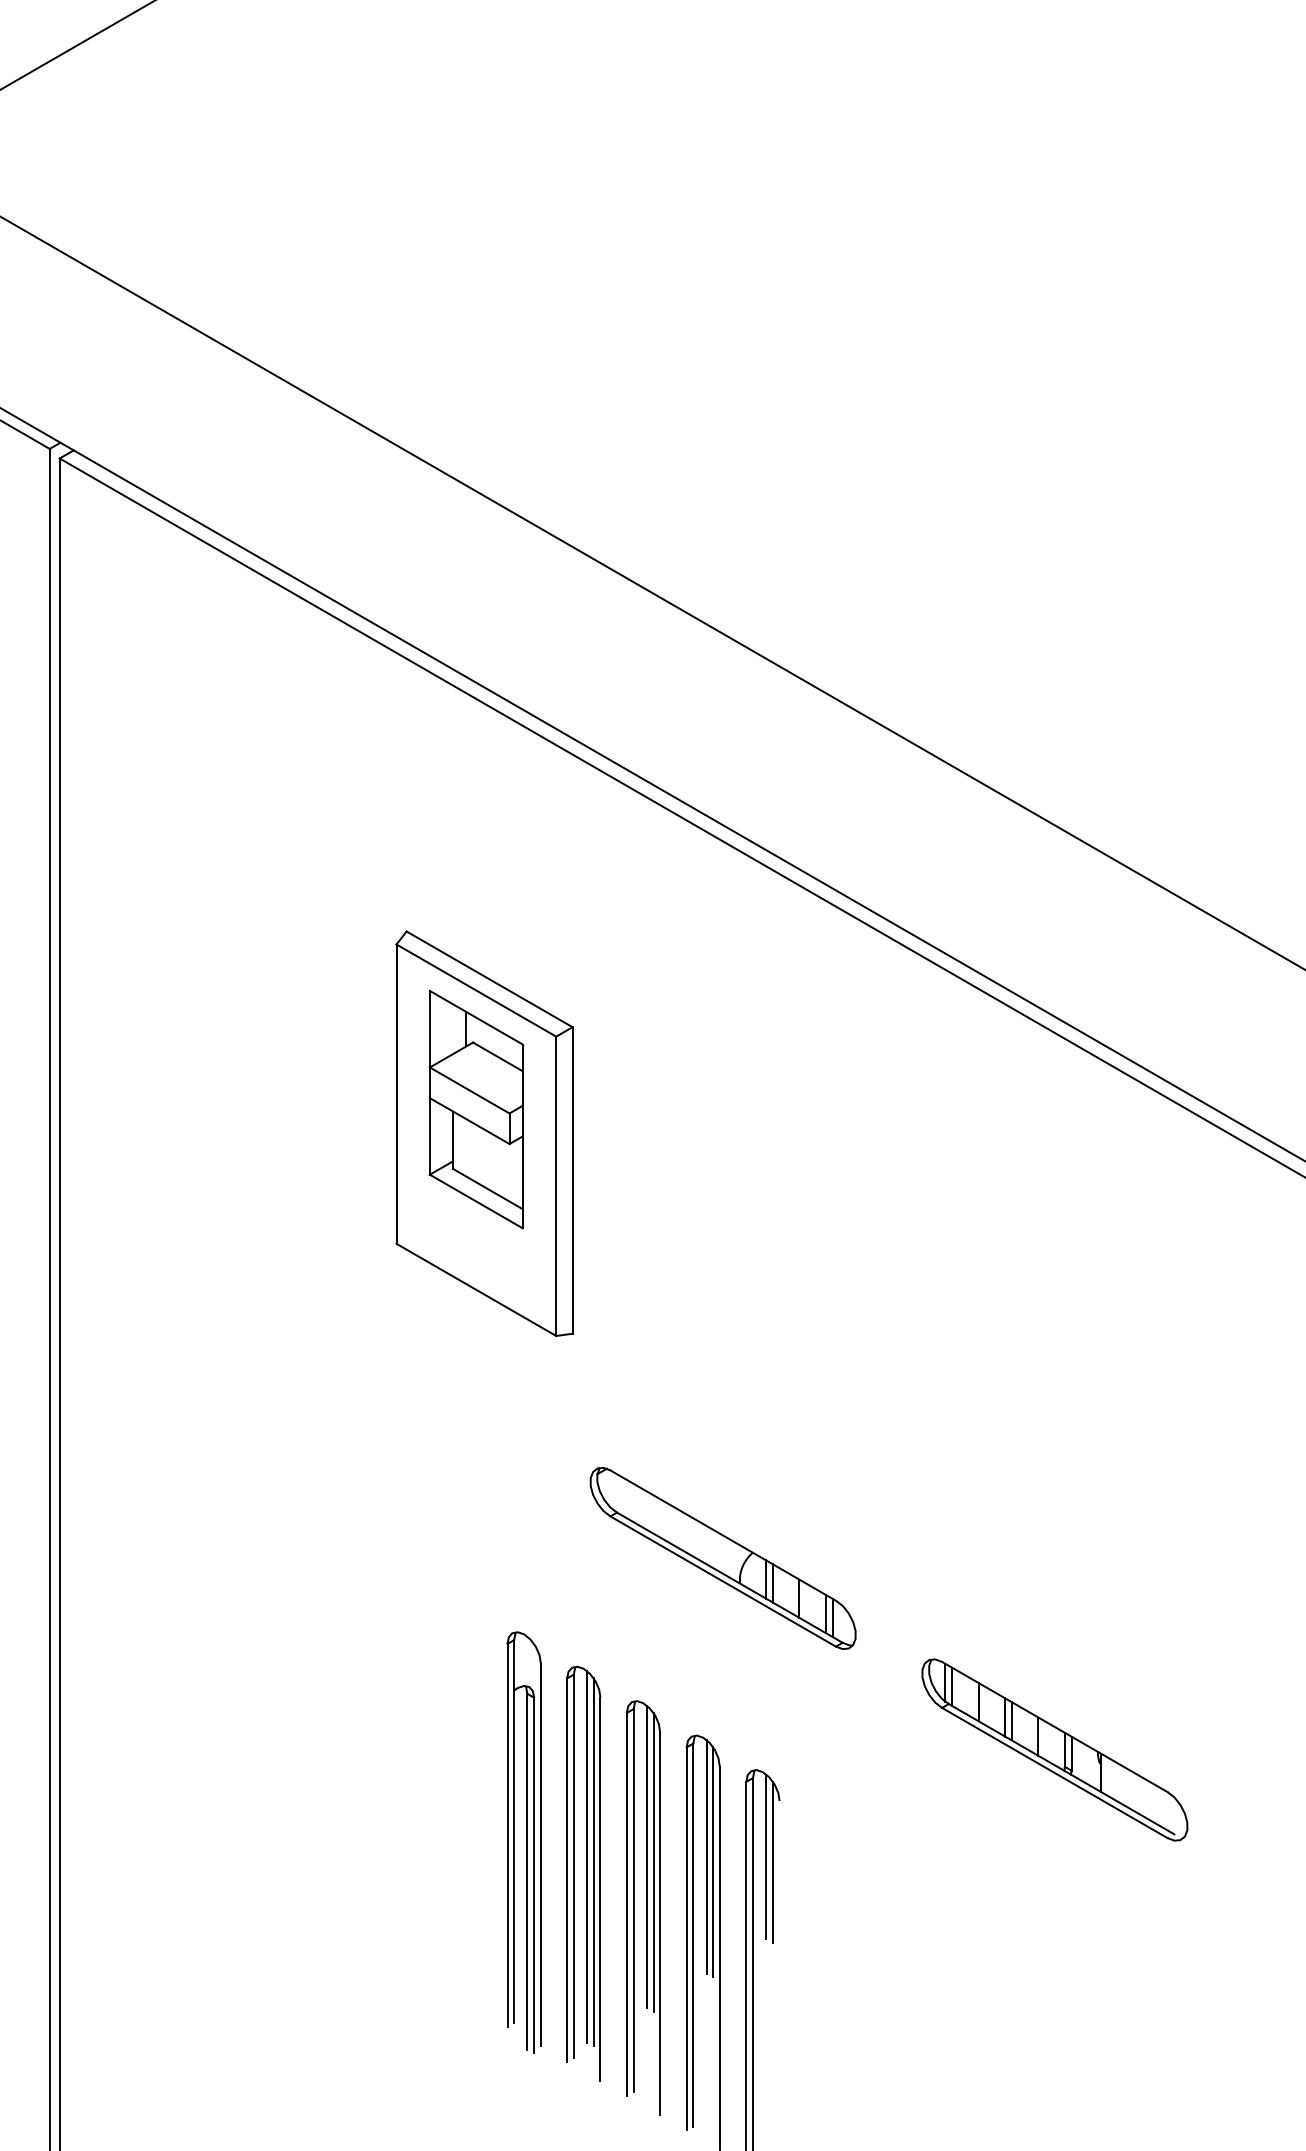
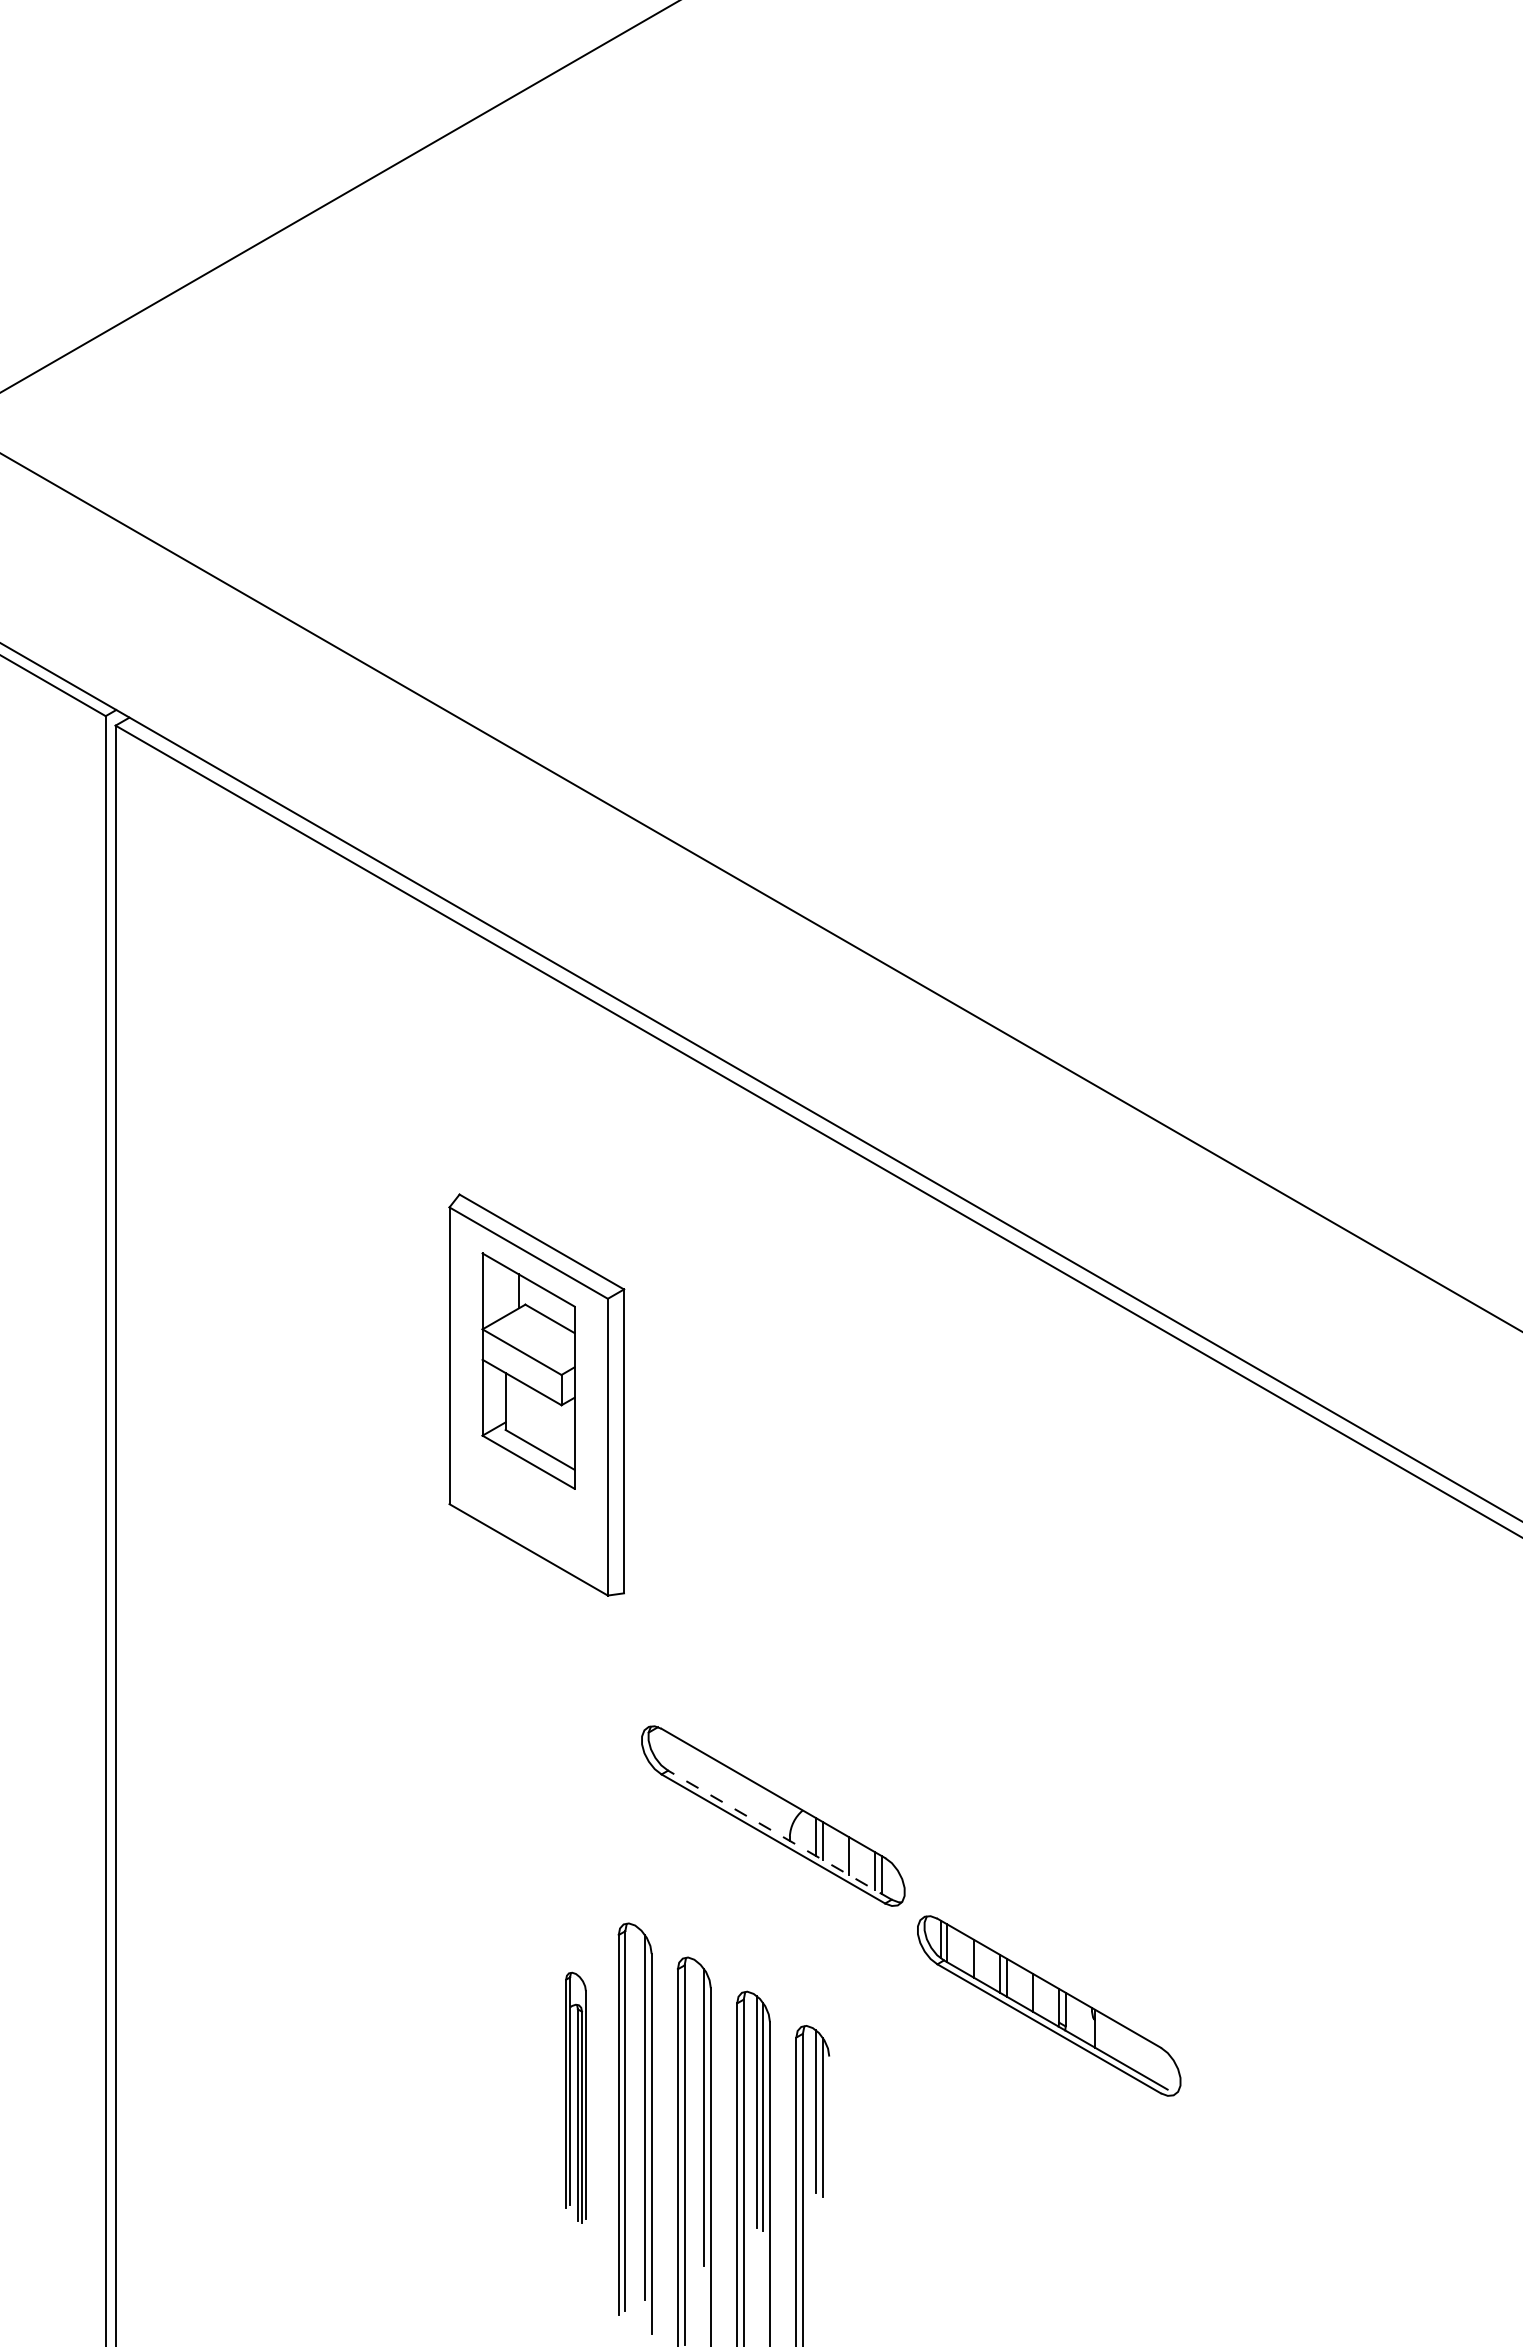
line: (729, 1577) -> (779, 1834), solid -> dashed
part: (1055, 1749) -> (1049, 2005), moved
part: (523, 1842) -> (575, 2097), size x0.6
line: (587, 1856) -> (638, 2111), removed
line: (646, 1856) -> (697, 2111), removed

